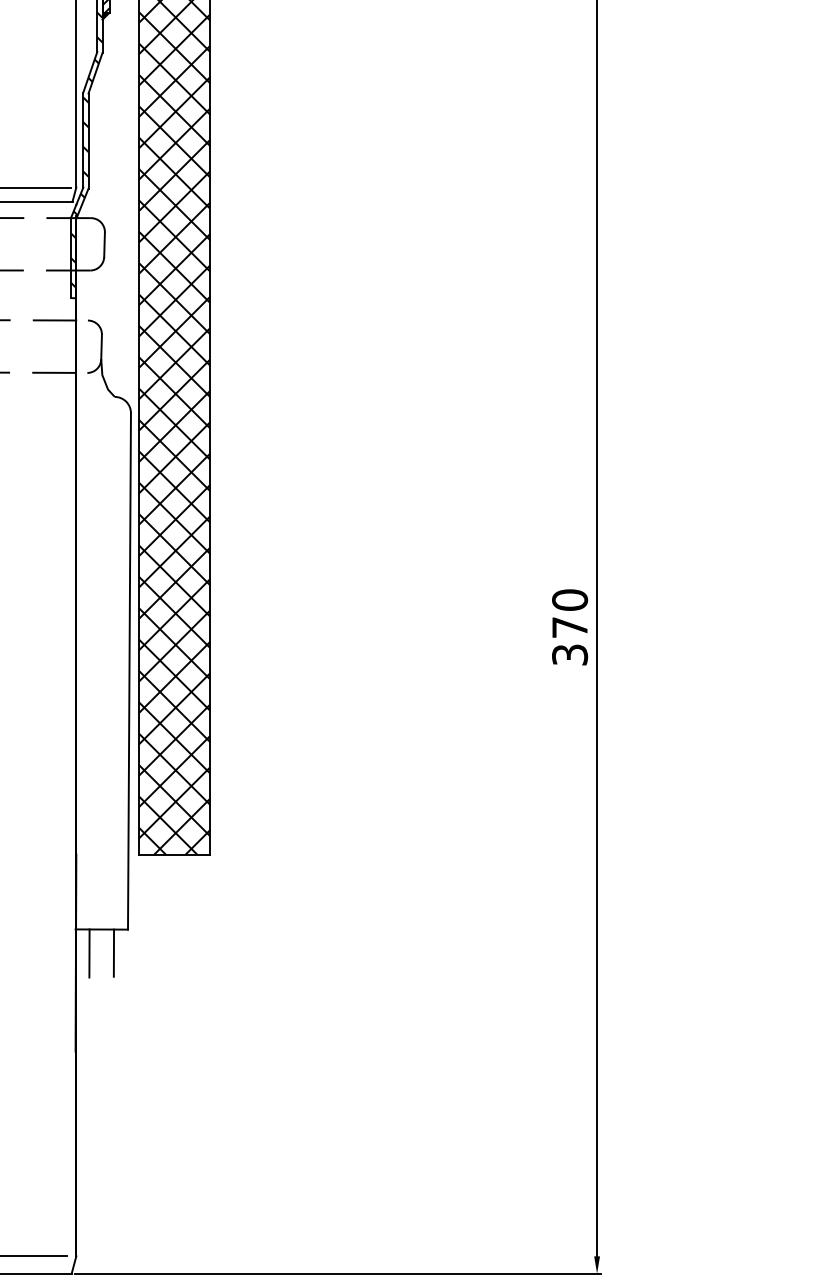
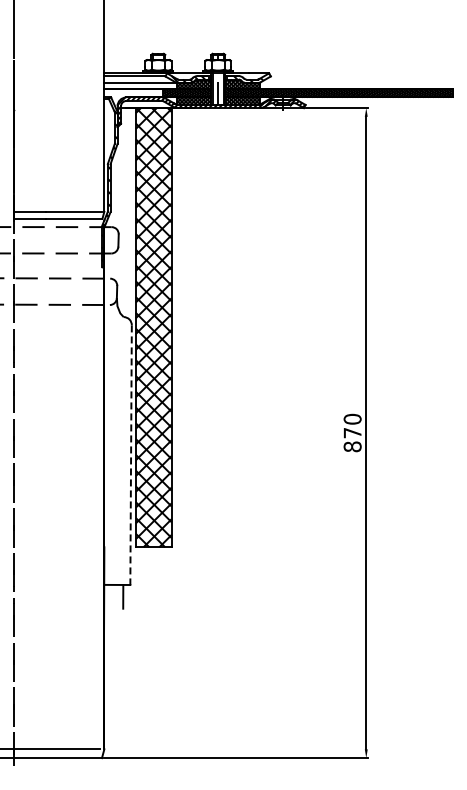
text: (569, 654) -> (352, 446), 370 -> 870
line: (130, 672) -> (131, 455), solid -> dashed
line: (88, 952) -> (110, 596), removed

